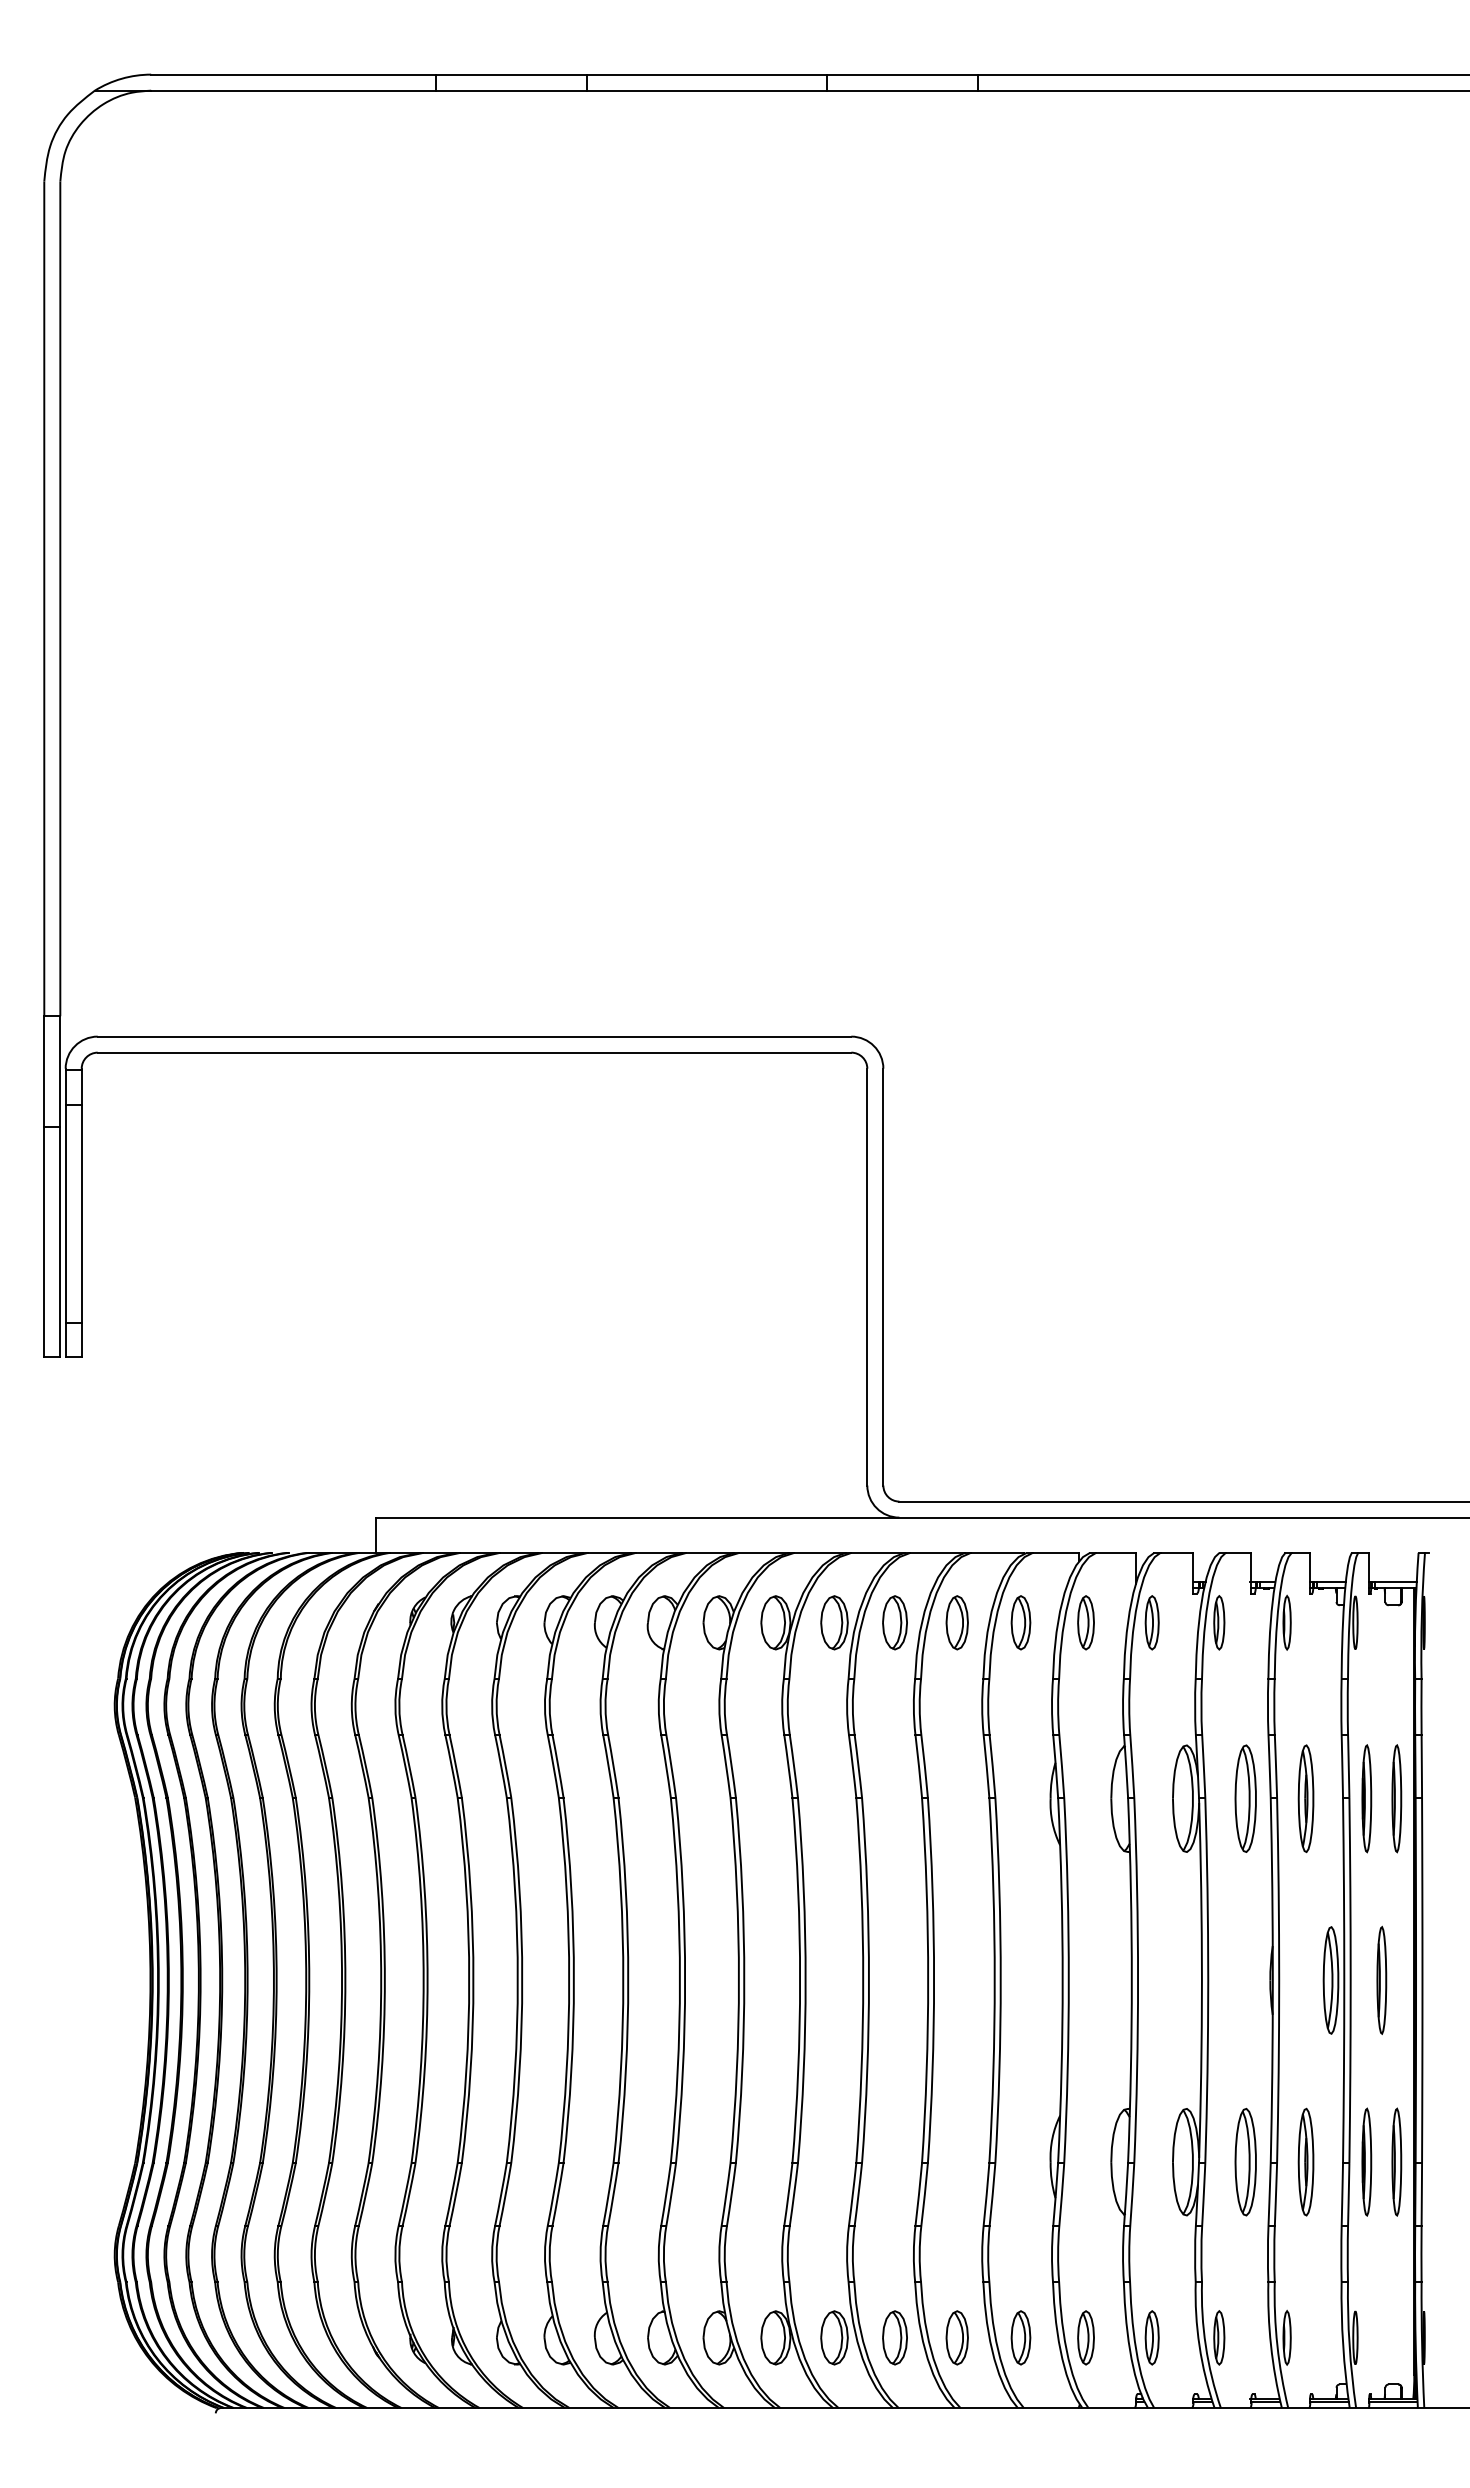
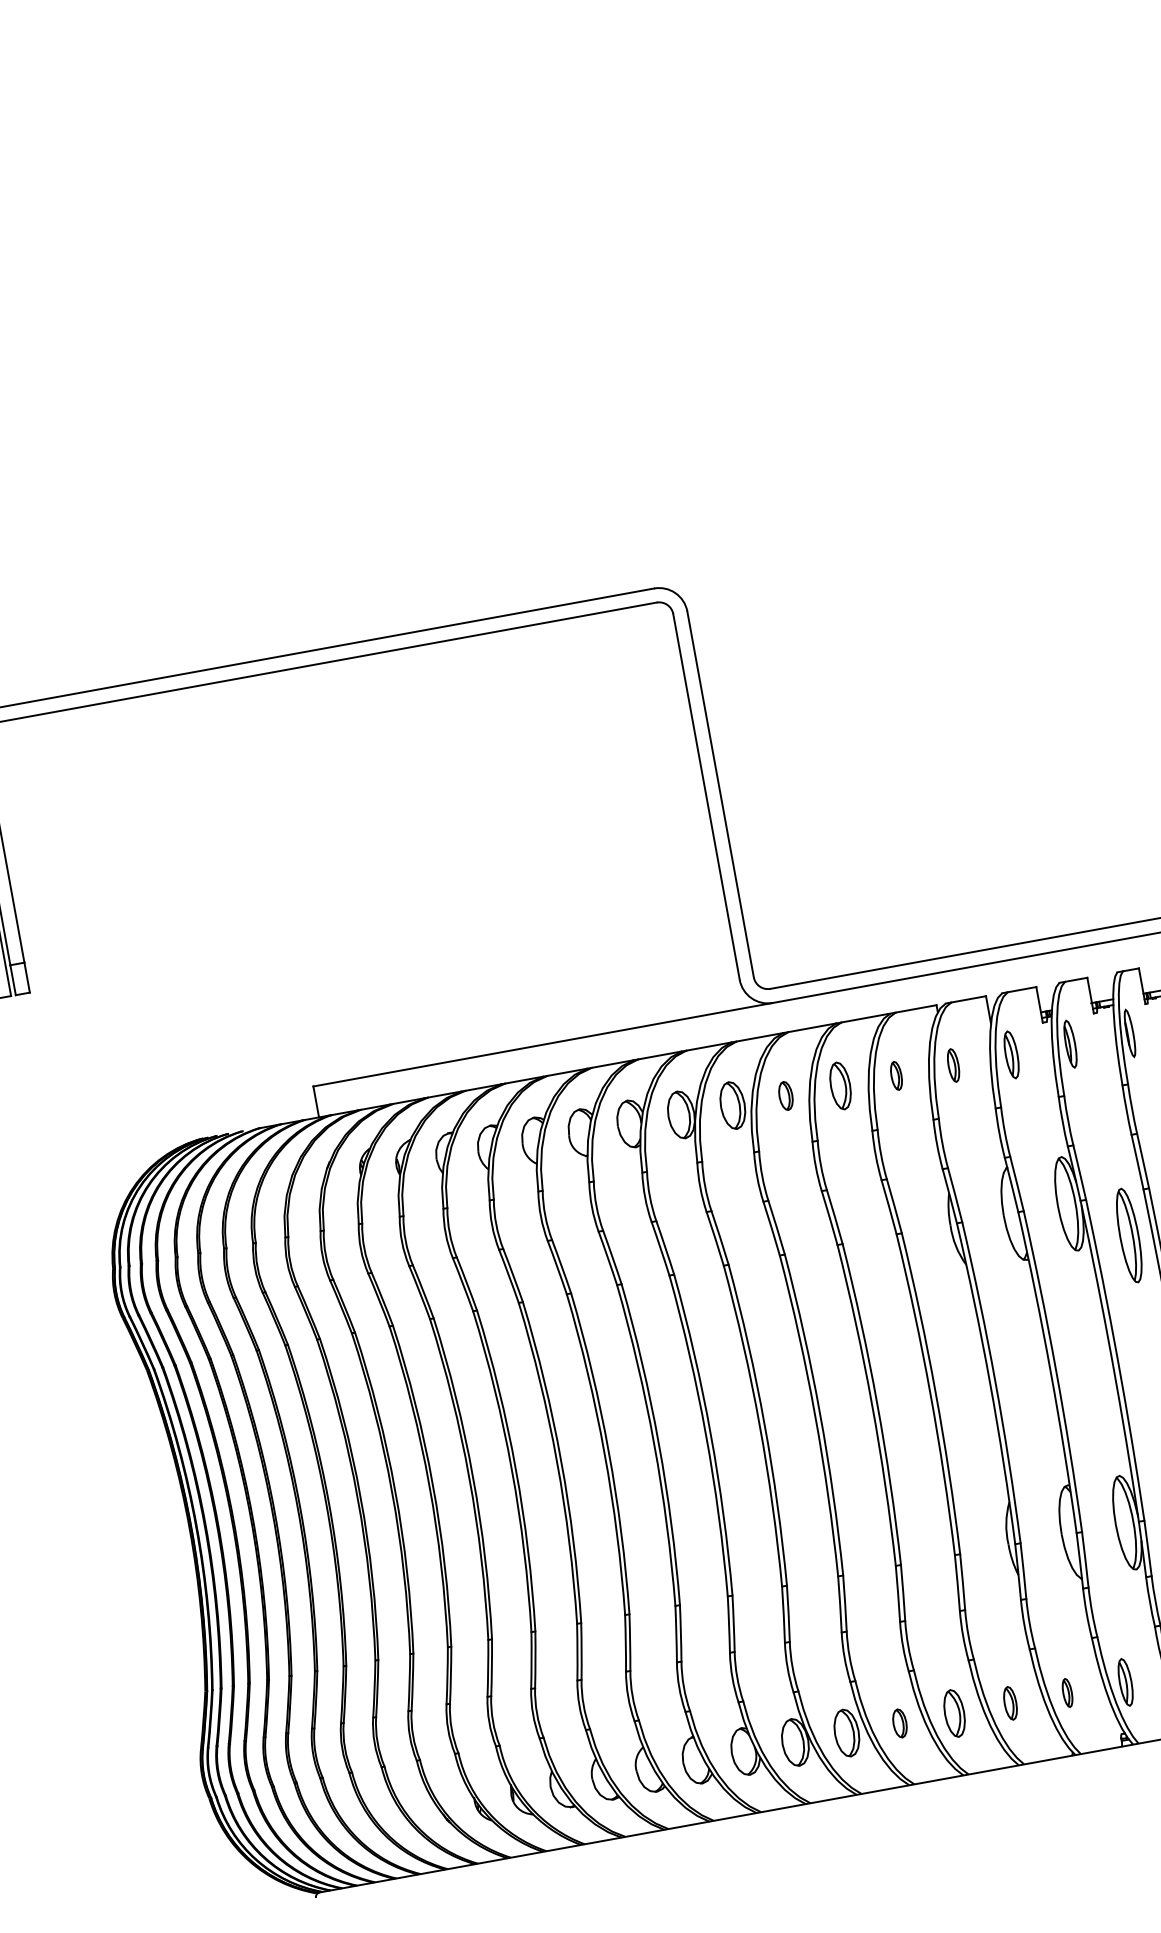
part: (894, 1622) -> (785, 1095), size x0.6
part: (1020, 1622) -> (896, 1075), size x0.6
part: (1085, 1622) -> (953, 1065), size x0.7
part: (1245, 1798) -> (1129, 1235), moved
part: (894, 2337) -> (899, 1723), size x0.6
part: (1020, 2337) -> (1010, 1703), size x0.7
part: (1085, 2337) -> (1067, 1692), size x0.6

